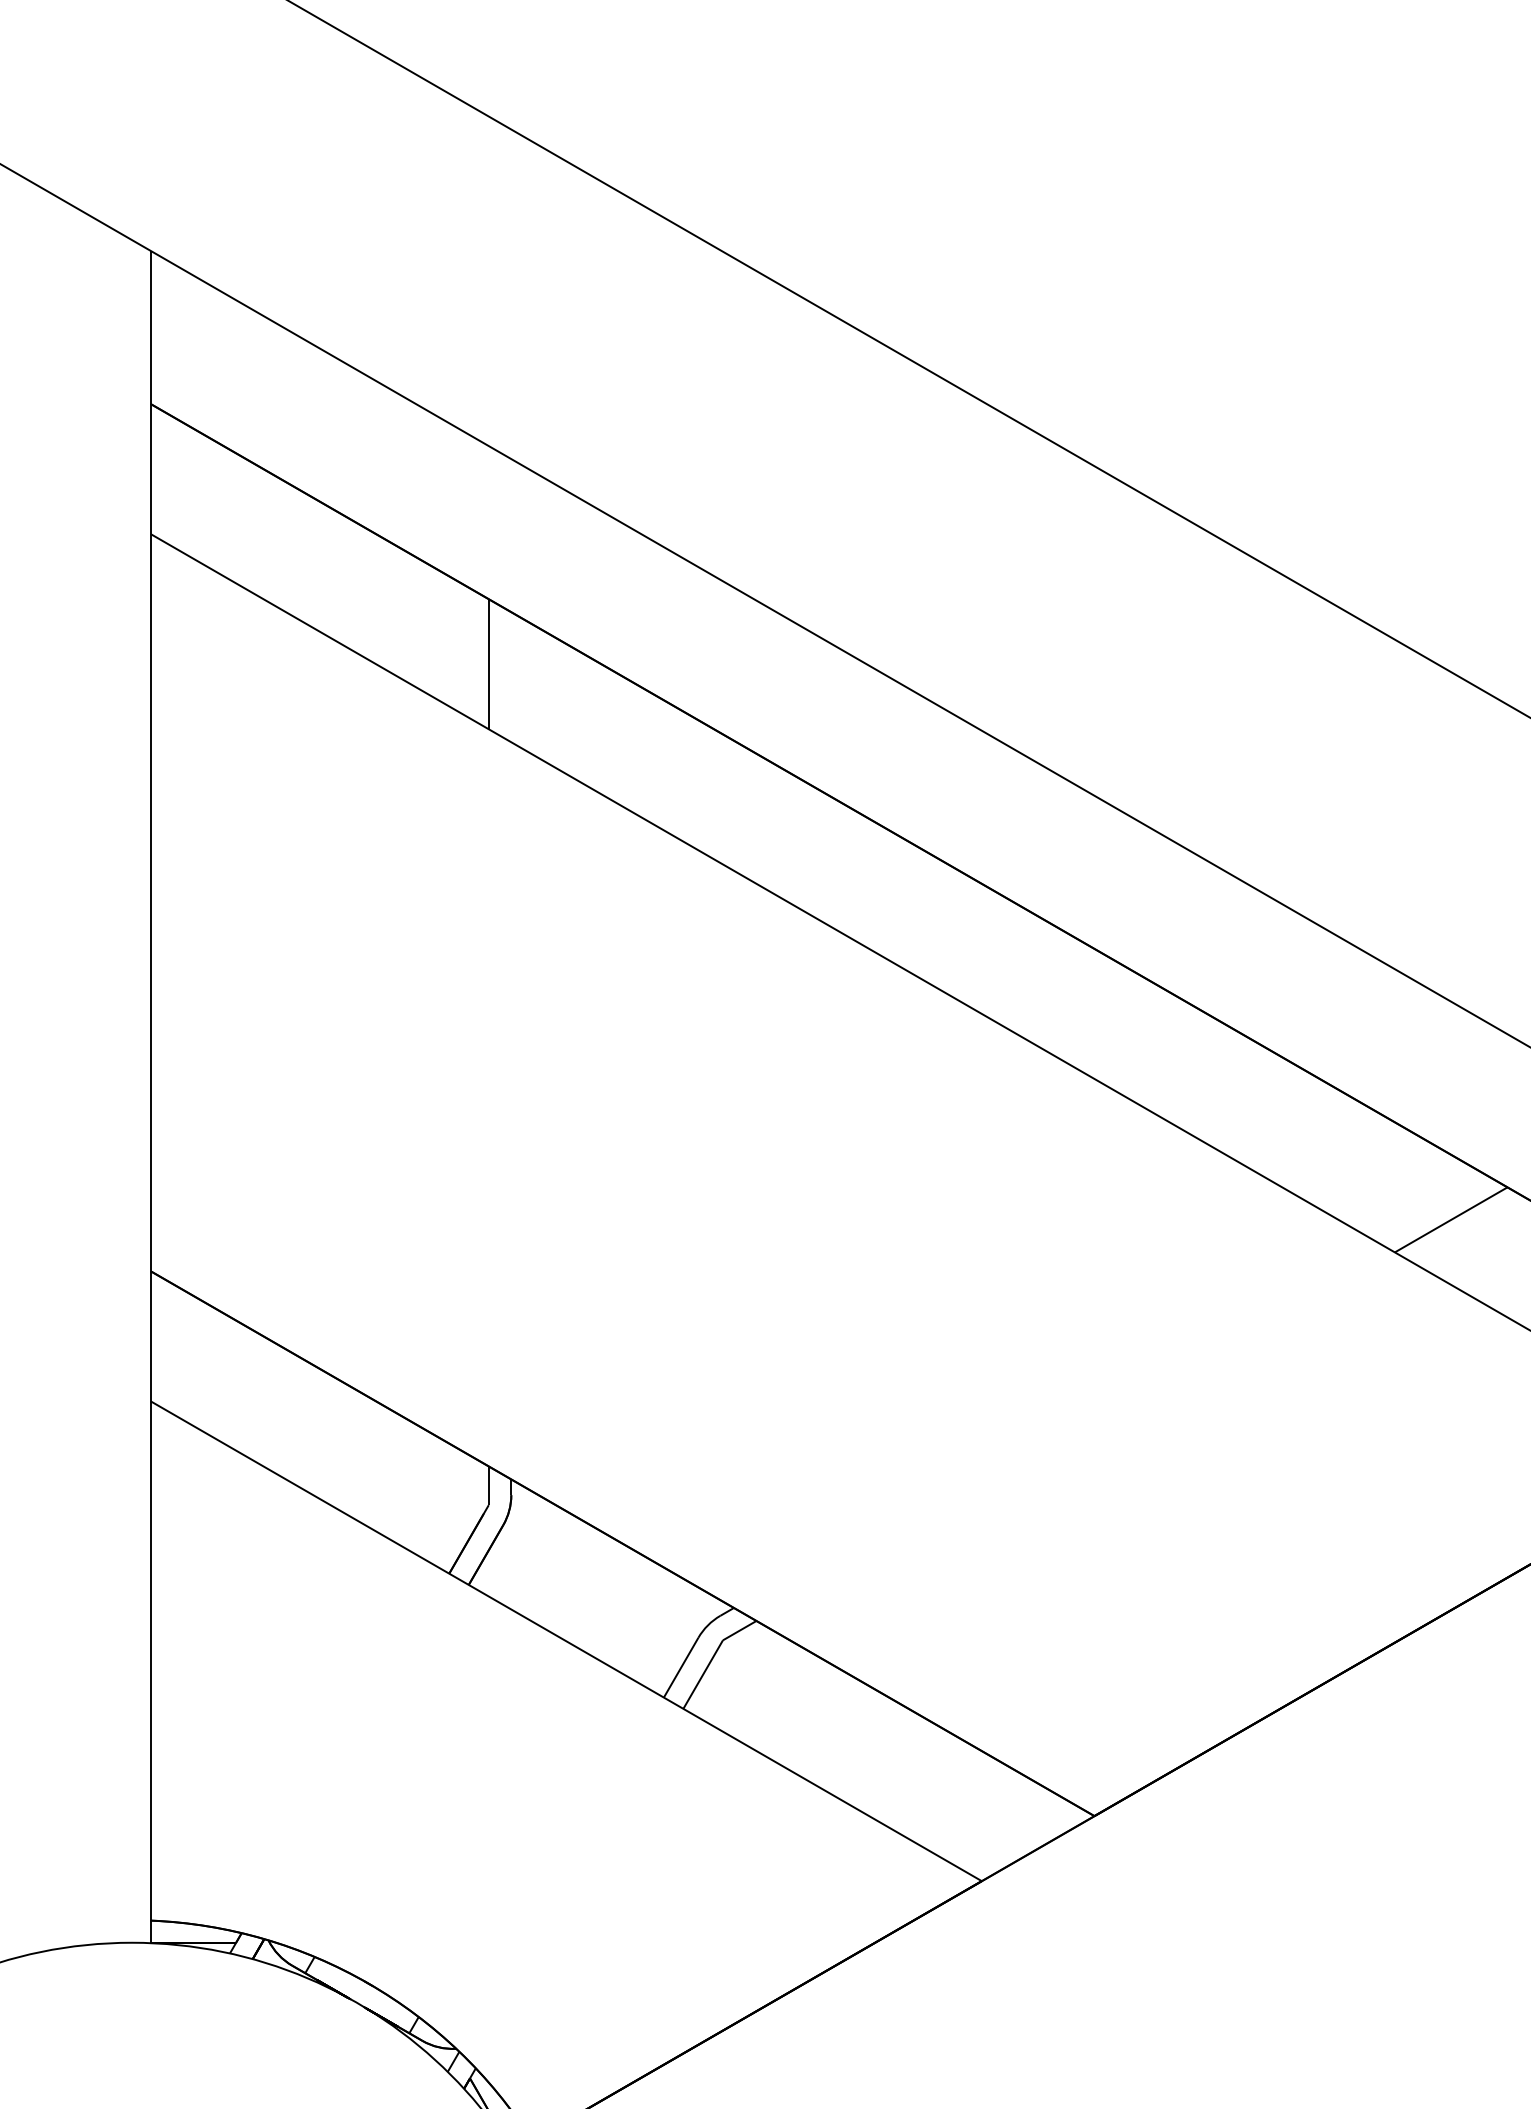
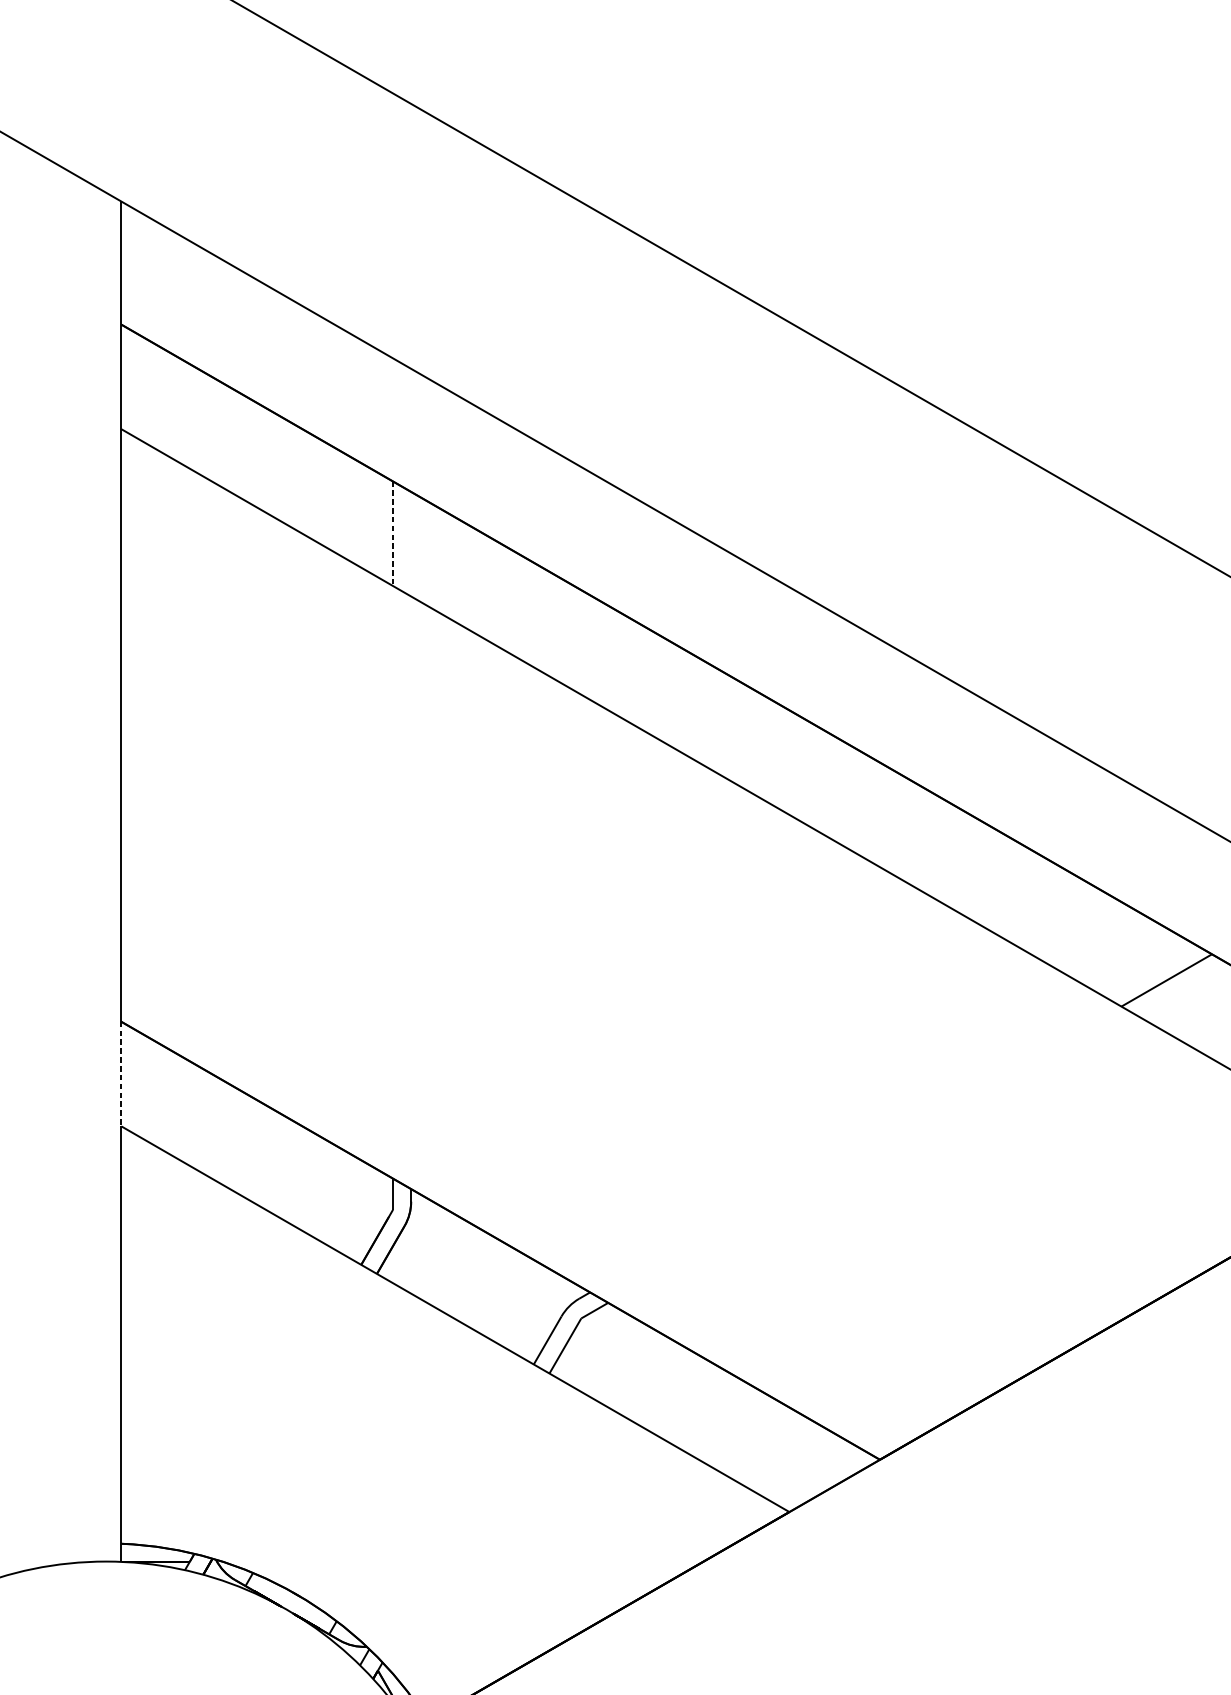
line: (488, 664) -> (392, 533), solid -> dashed
line: (150, 1336) -> (121, 1074), solid -> dashed

